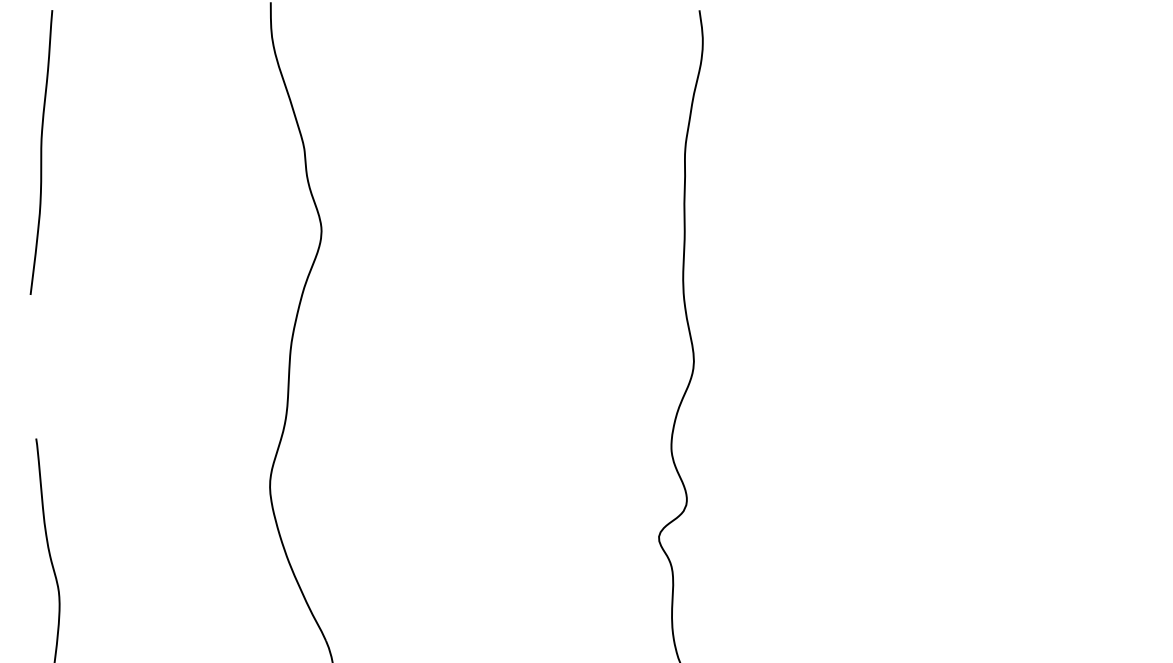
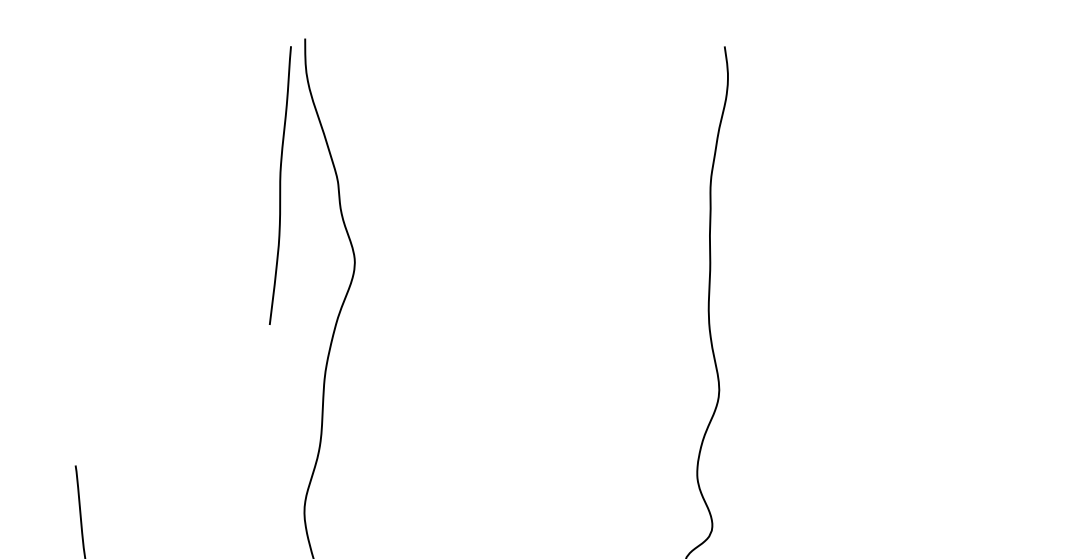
curve: (41, 152) -> (280, 185), moved

